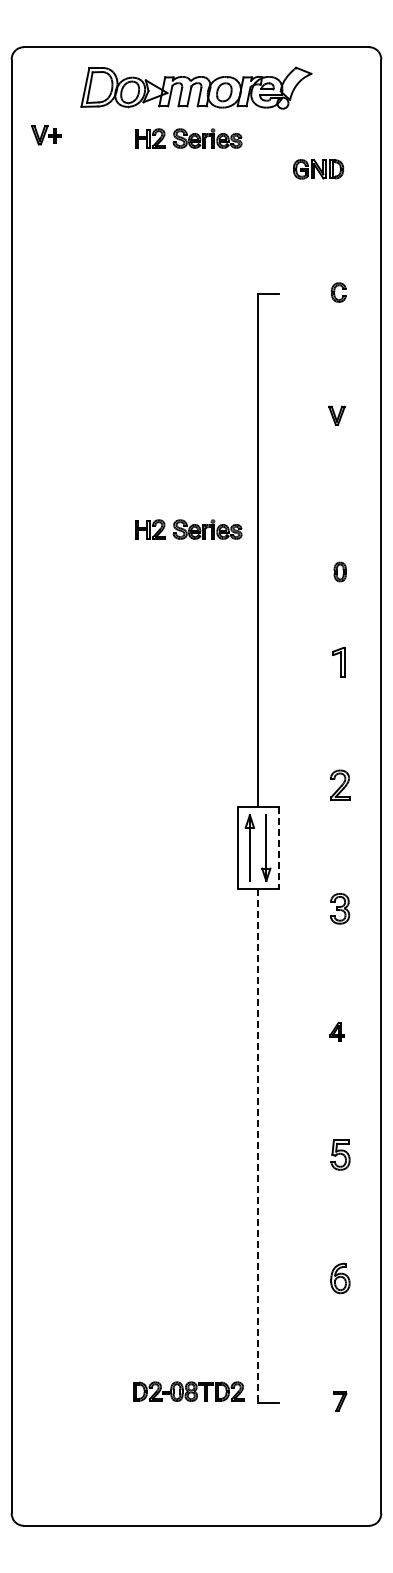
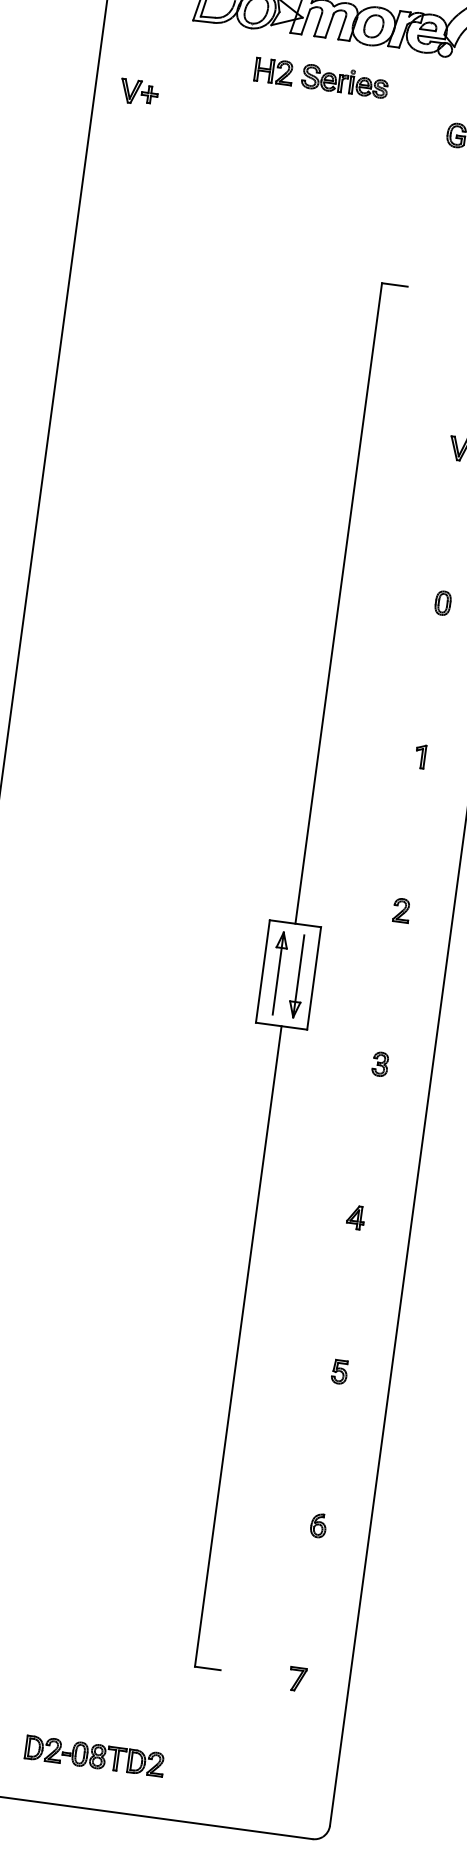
part: (46, 135) -> (138, 92), moved
part: (188, 529) -> (255, 565), removed
part: (339, 571) -> (442, 602), moved
part: (338, 661) -> (420, 755), size x0.62
part: (339, 785) -> (400, 910), size x0.62
line: (278, 848) -> (313, 978), dashed -> solid
part: (339, 908) -> (379, 1064), size x0.62
line: (258, 1145) -> (238, 1346), dashed -> solid
part: (340, 1155) -> (339, 1372), size x0.62
part: (340, 1278) -> (318, 1525), size x0.62
part: (188, 1391) -> (94, 1755), moved

